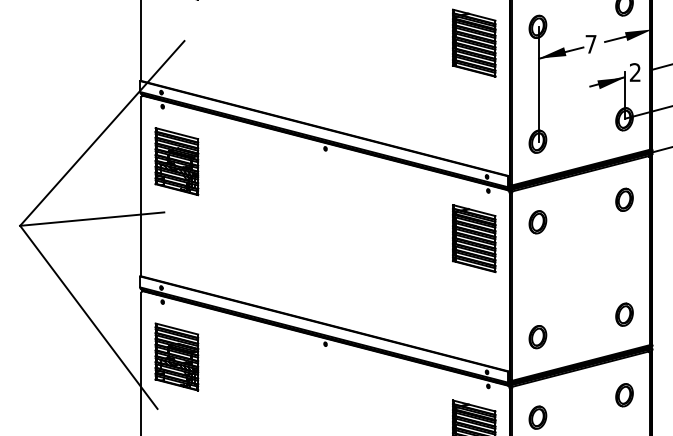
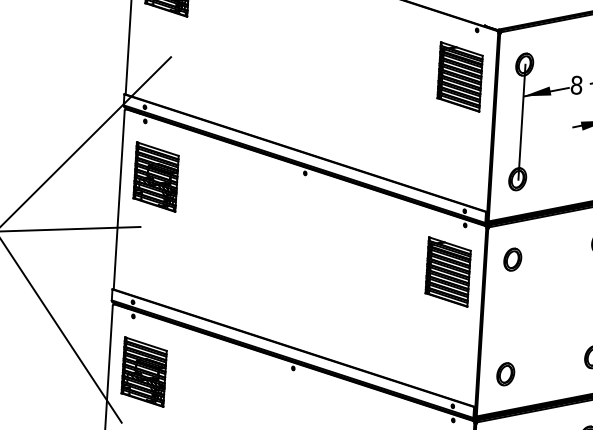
text: (590, 43) -> (576, 84), 7 -> 8

